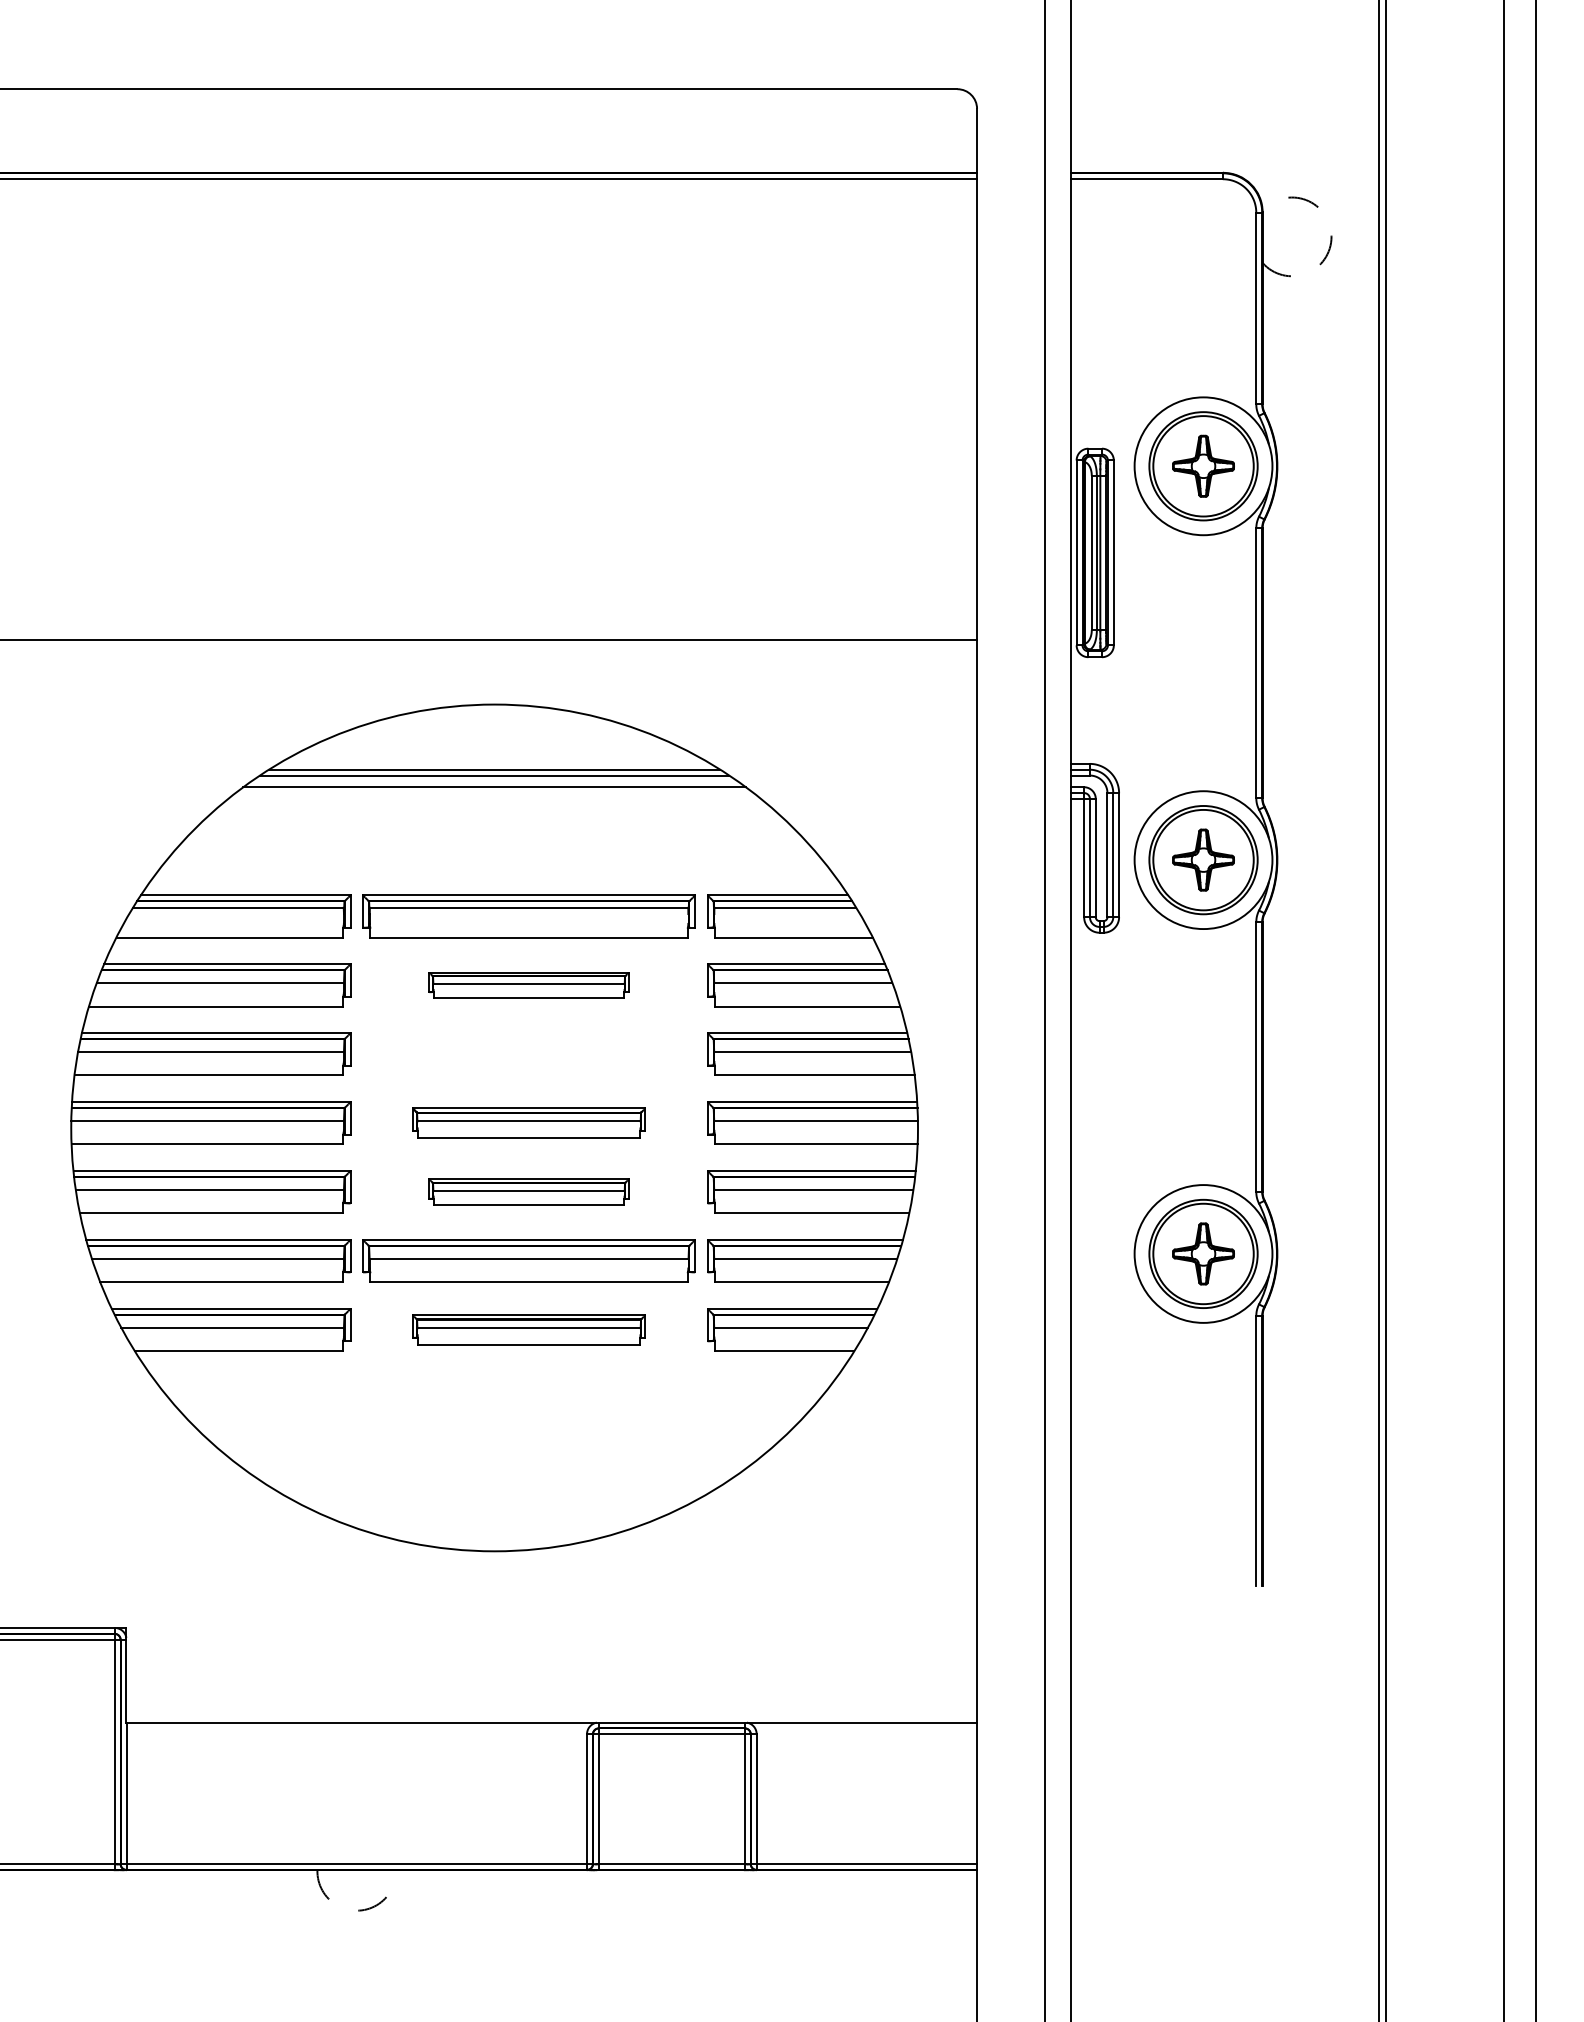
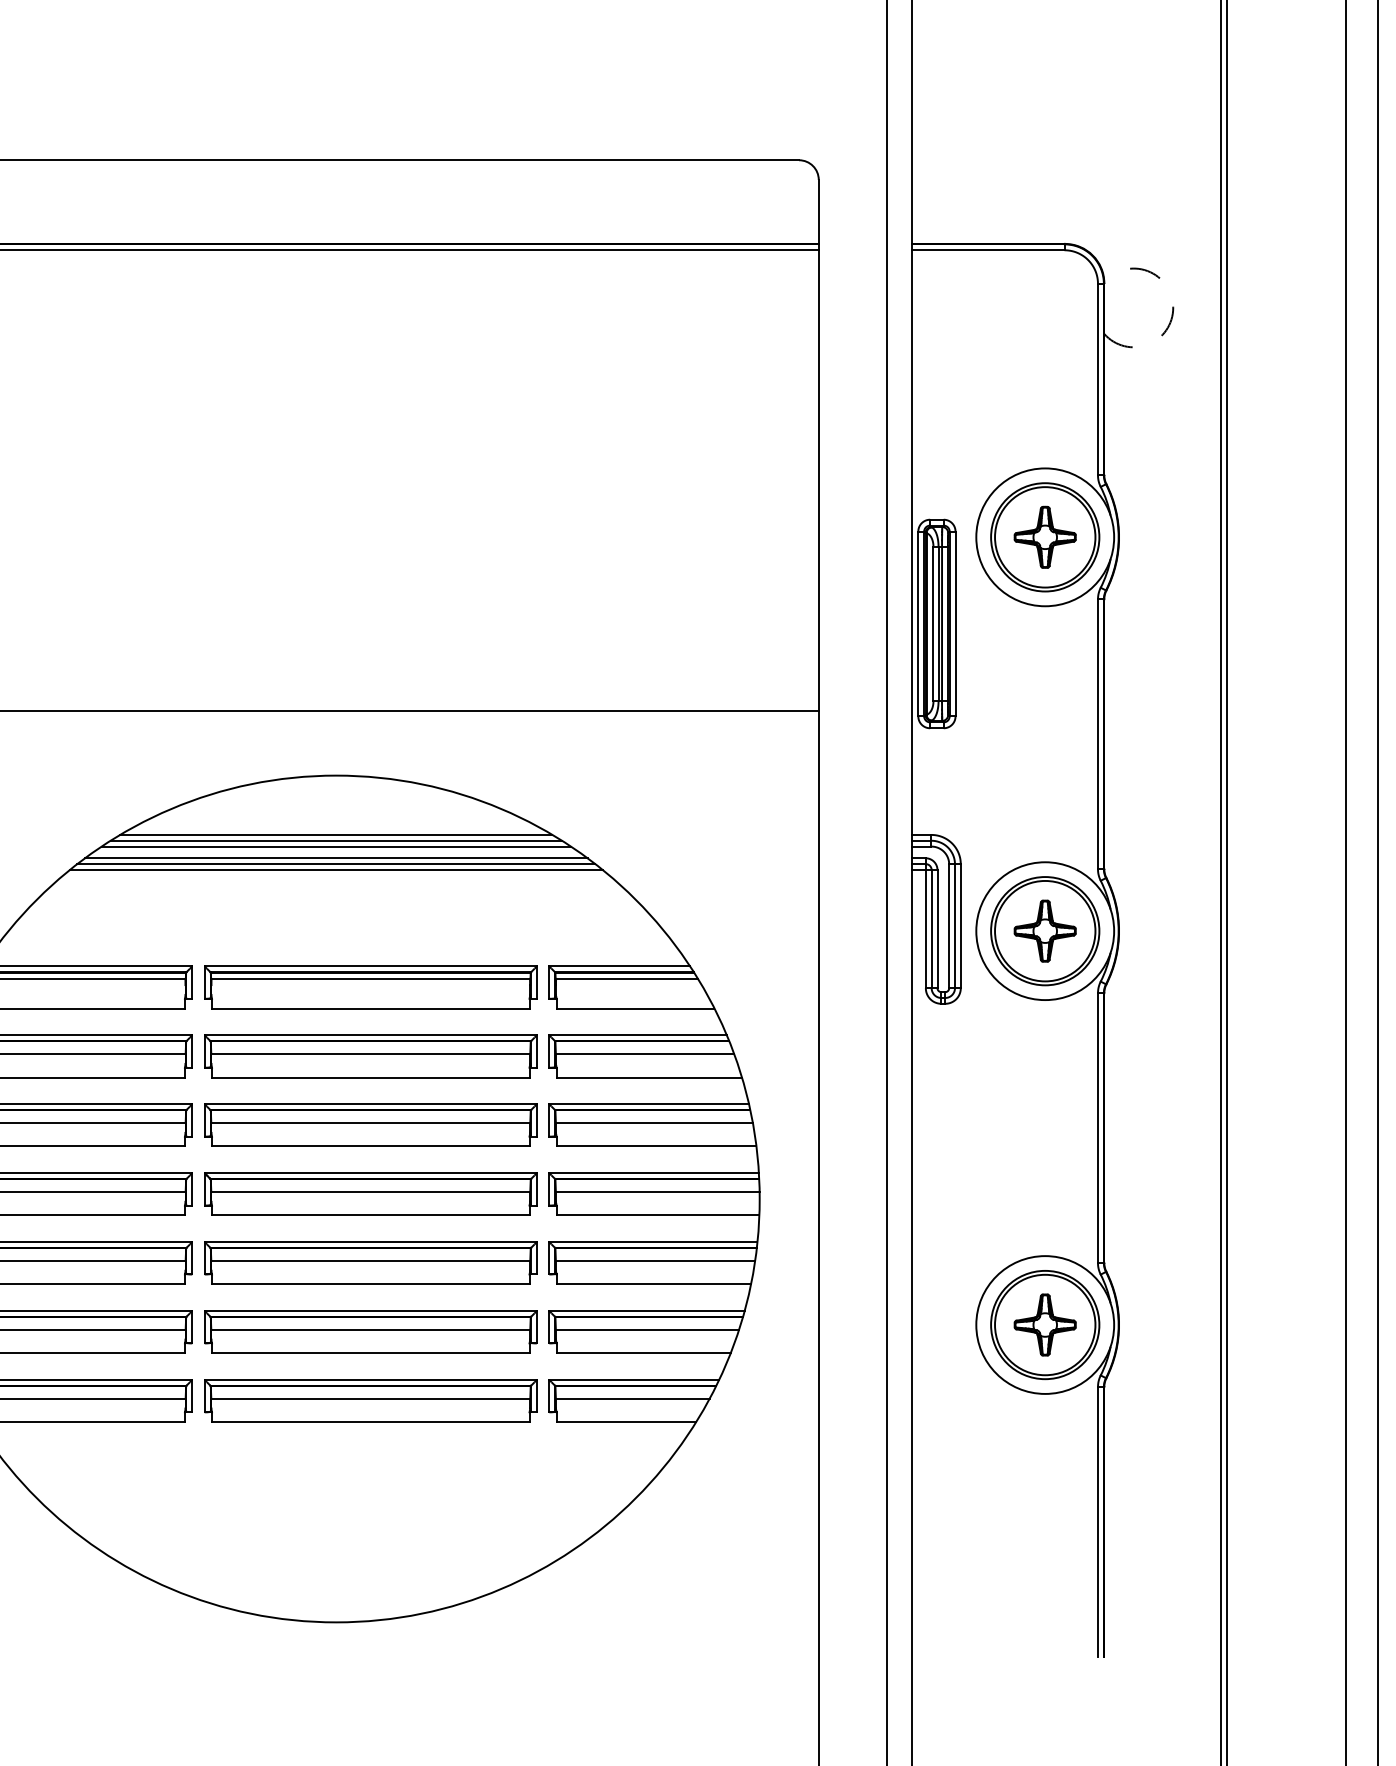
line: (494, 763) -> (336, 834), added
line: (494, 793) -> (336, 864), added
line: (494, 798) -> (336, 869), added
part: (528, 985) -> (370, 1056), size x1.67
part: (528, 1053) -> (370, 1124), added
part: (528, 1122) -> (370, 1193), size x1.43
part: (528, 1191) -> (370, 1262), size x1.67
part: (528, 1329) -> (370, 1400), size x1.43

